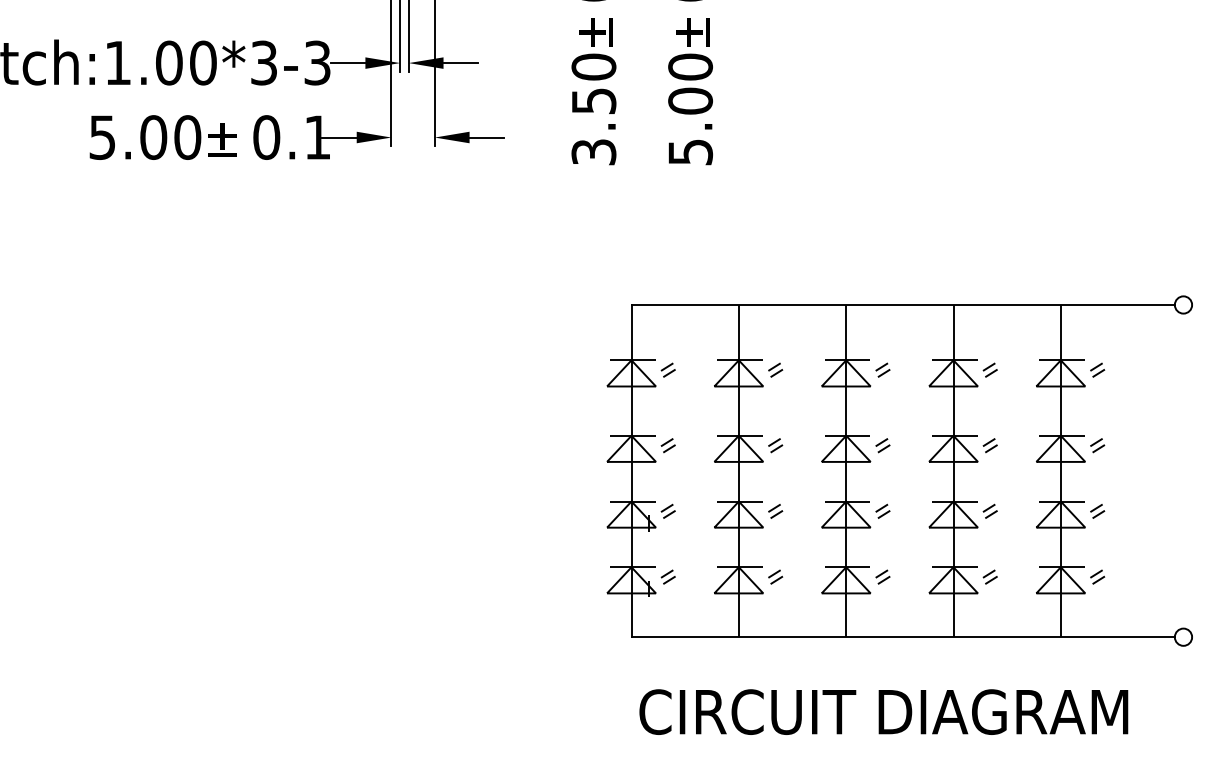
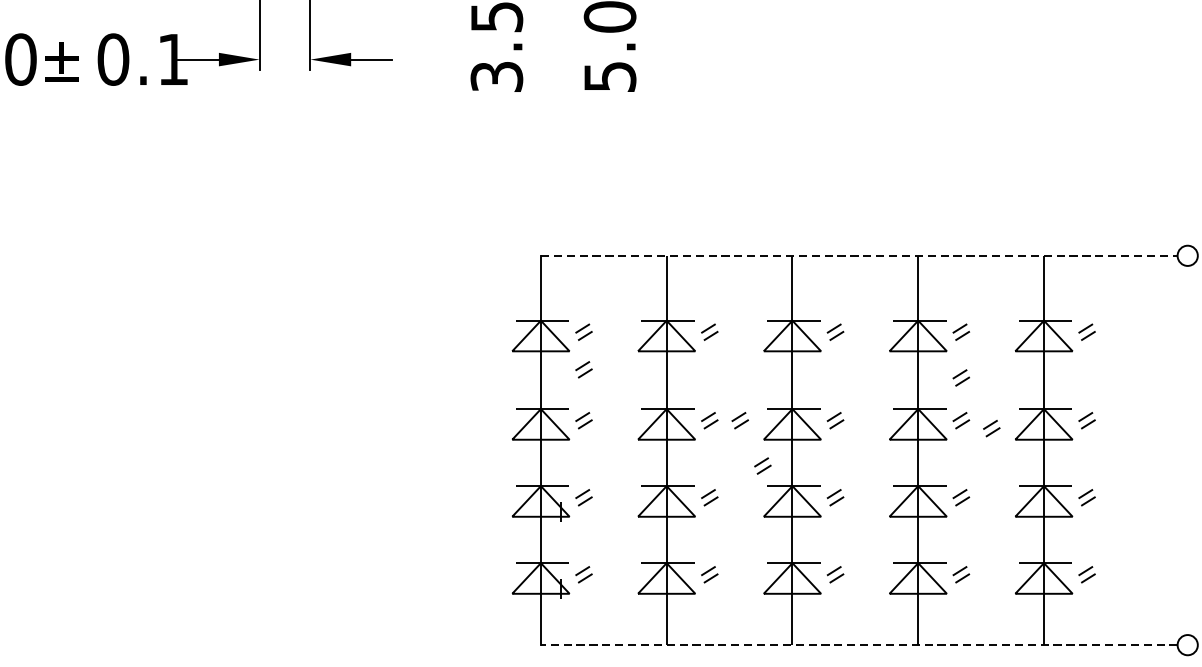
line: (903, 304) -> (859, 255), solid -> dashed
part: (667, 401) -> (583, 368), added
part: (989, 408) -> (960, 377), added
part: (801, 445) -> (740, 420), added
part: (1015, 451) -> (990, 427), added
part: (820, 483) -> (762, 465), added
line: (903, 637) -> (859, 645), solid -> dashed

